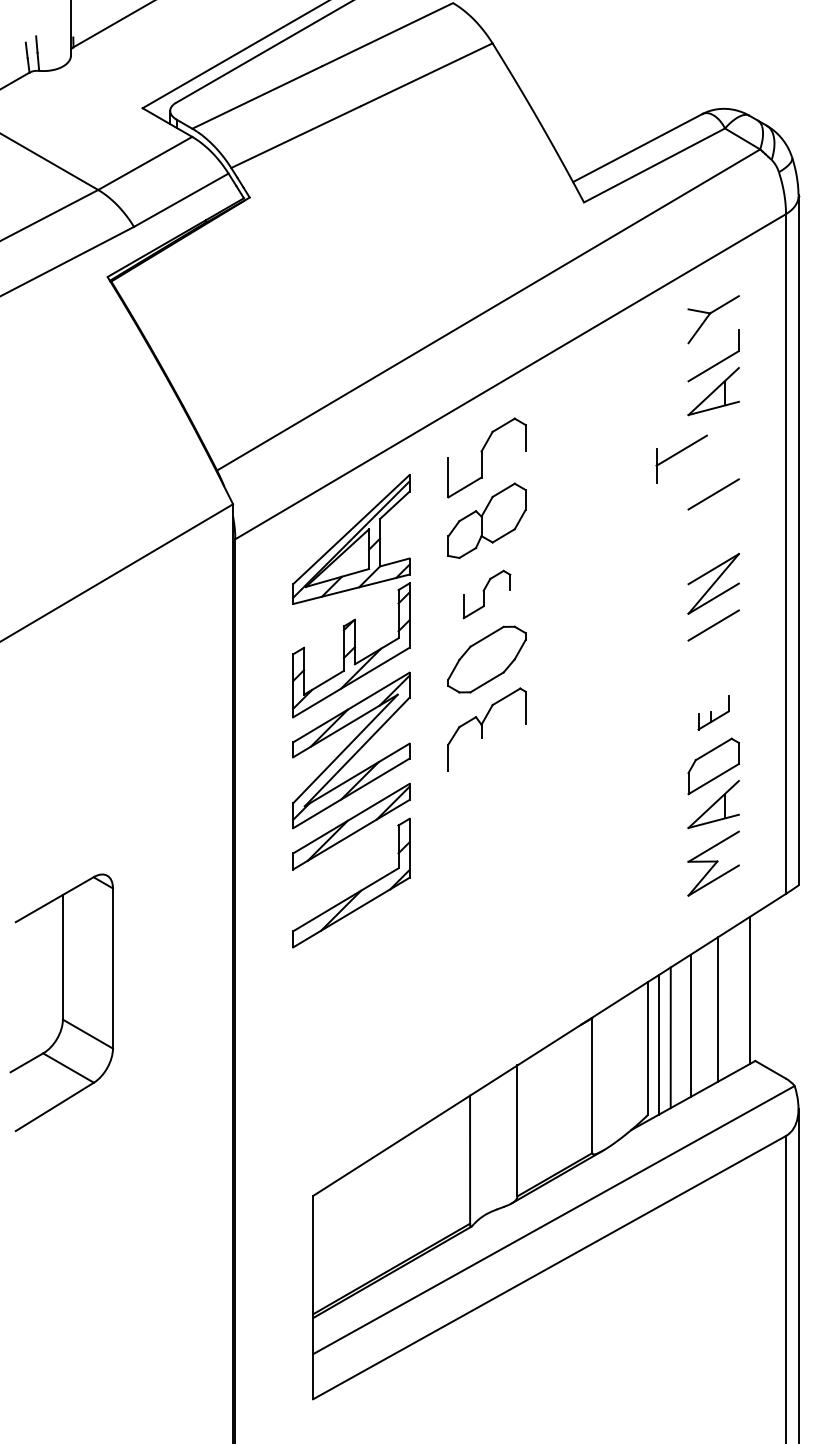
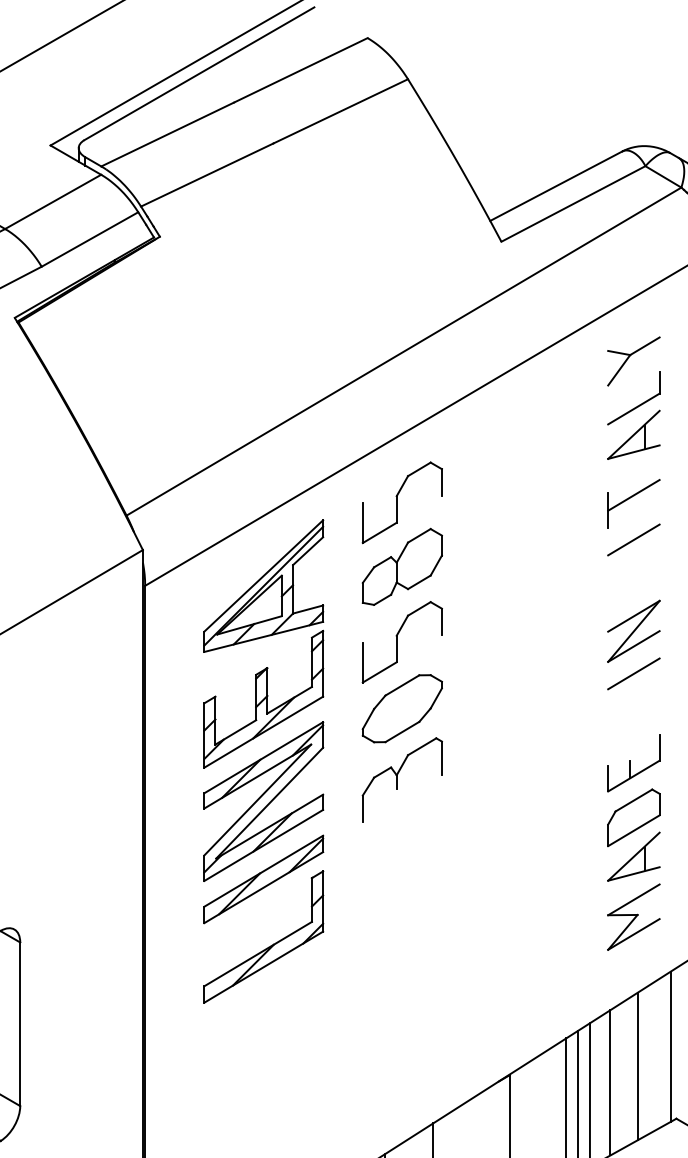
part: (681, 458) -> (633, 503), moved
part: (486, 594) -> (401, 642), size x1.67
part: (713, 712) -> (633, 762), size x1.67

